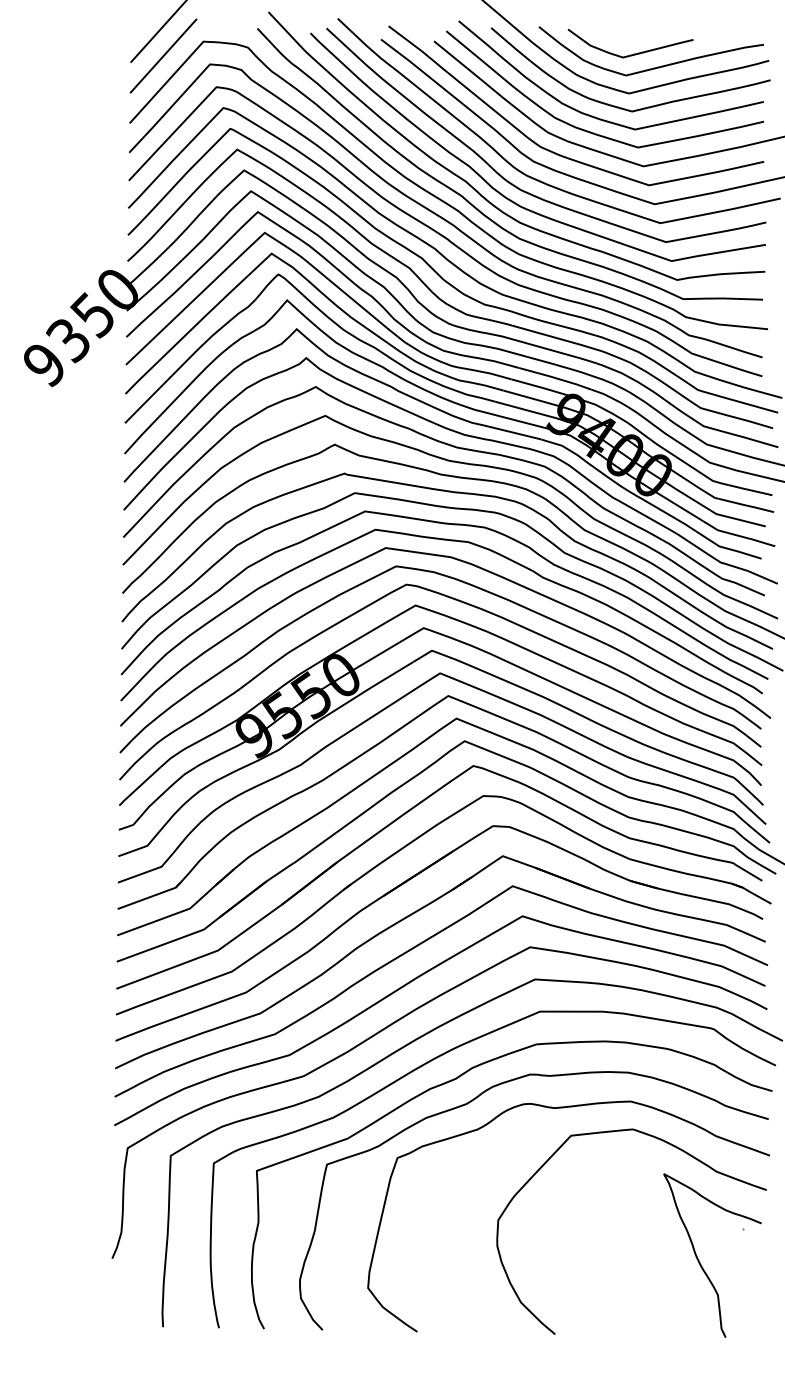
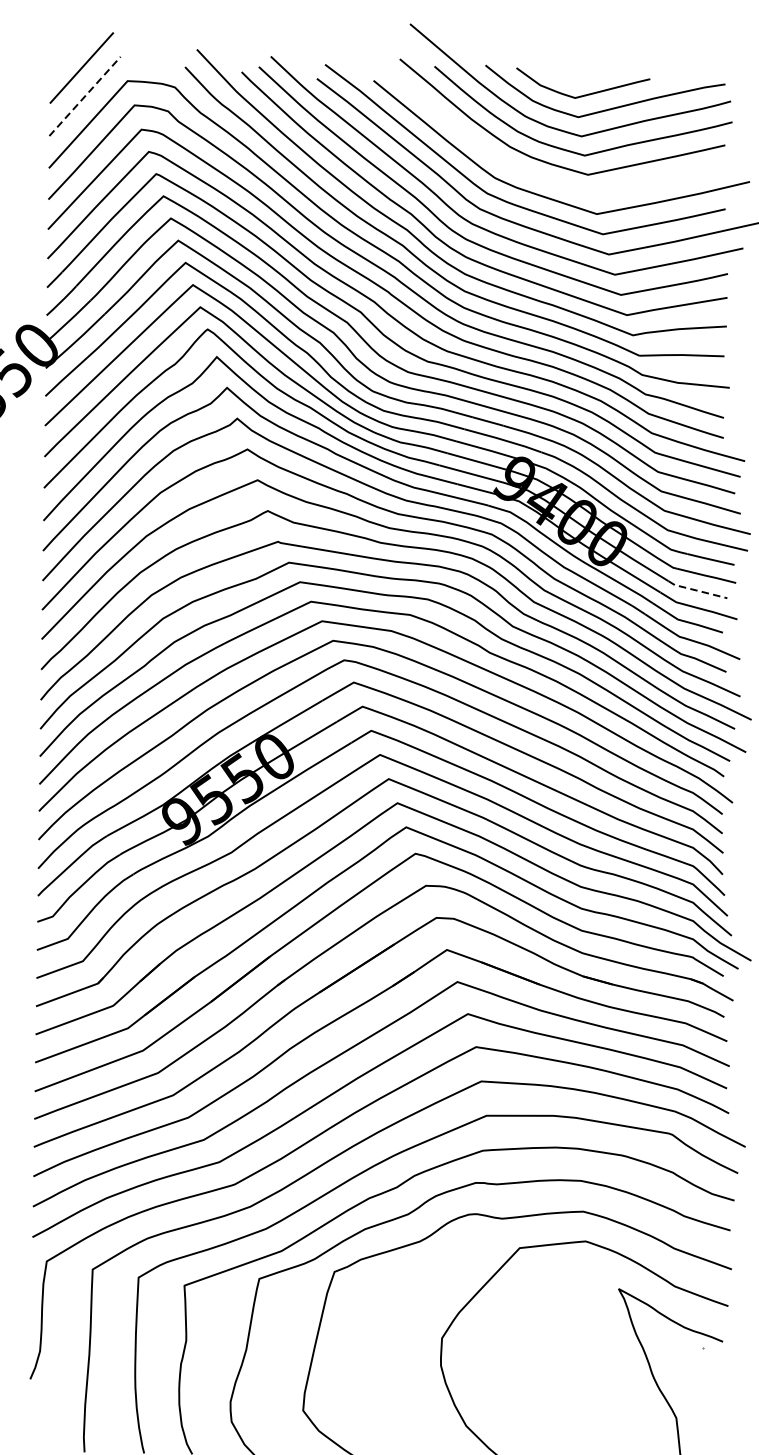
line: (163, 56) -> (84, 96), solid -> dashed
curve: (591, 131) -> (541, 176), removed
line: (737, 519) -> (697, 590), solid -> dashed

